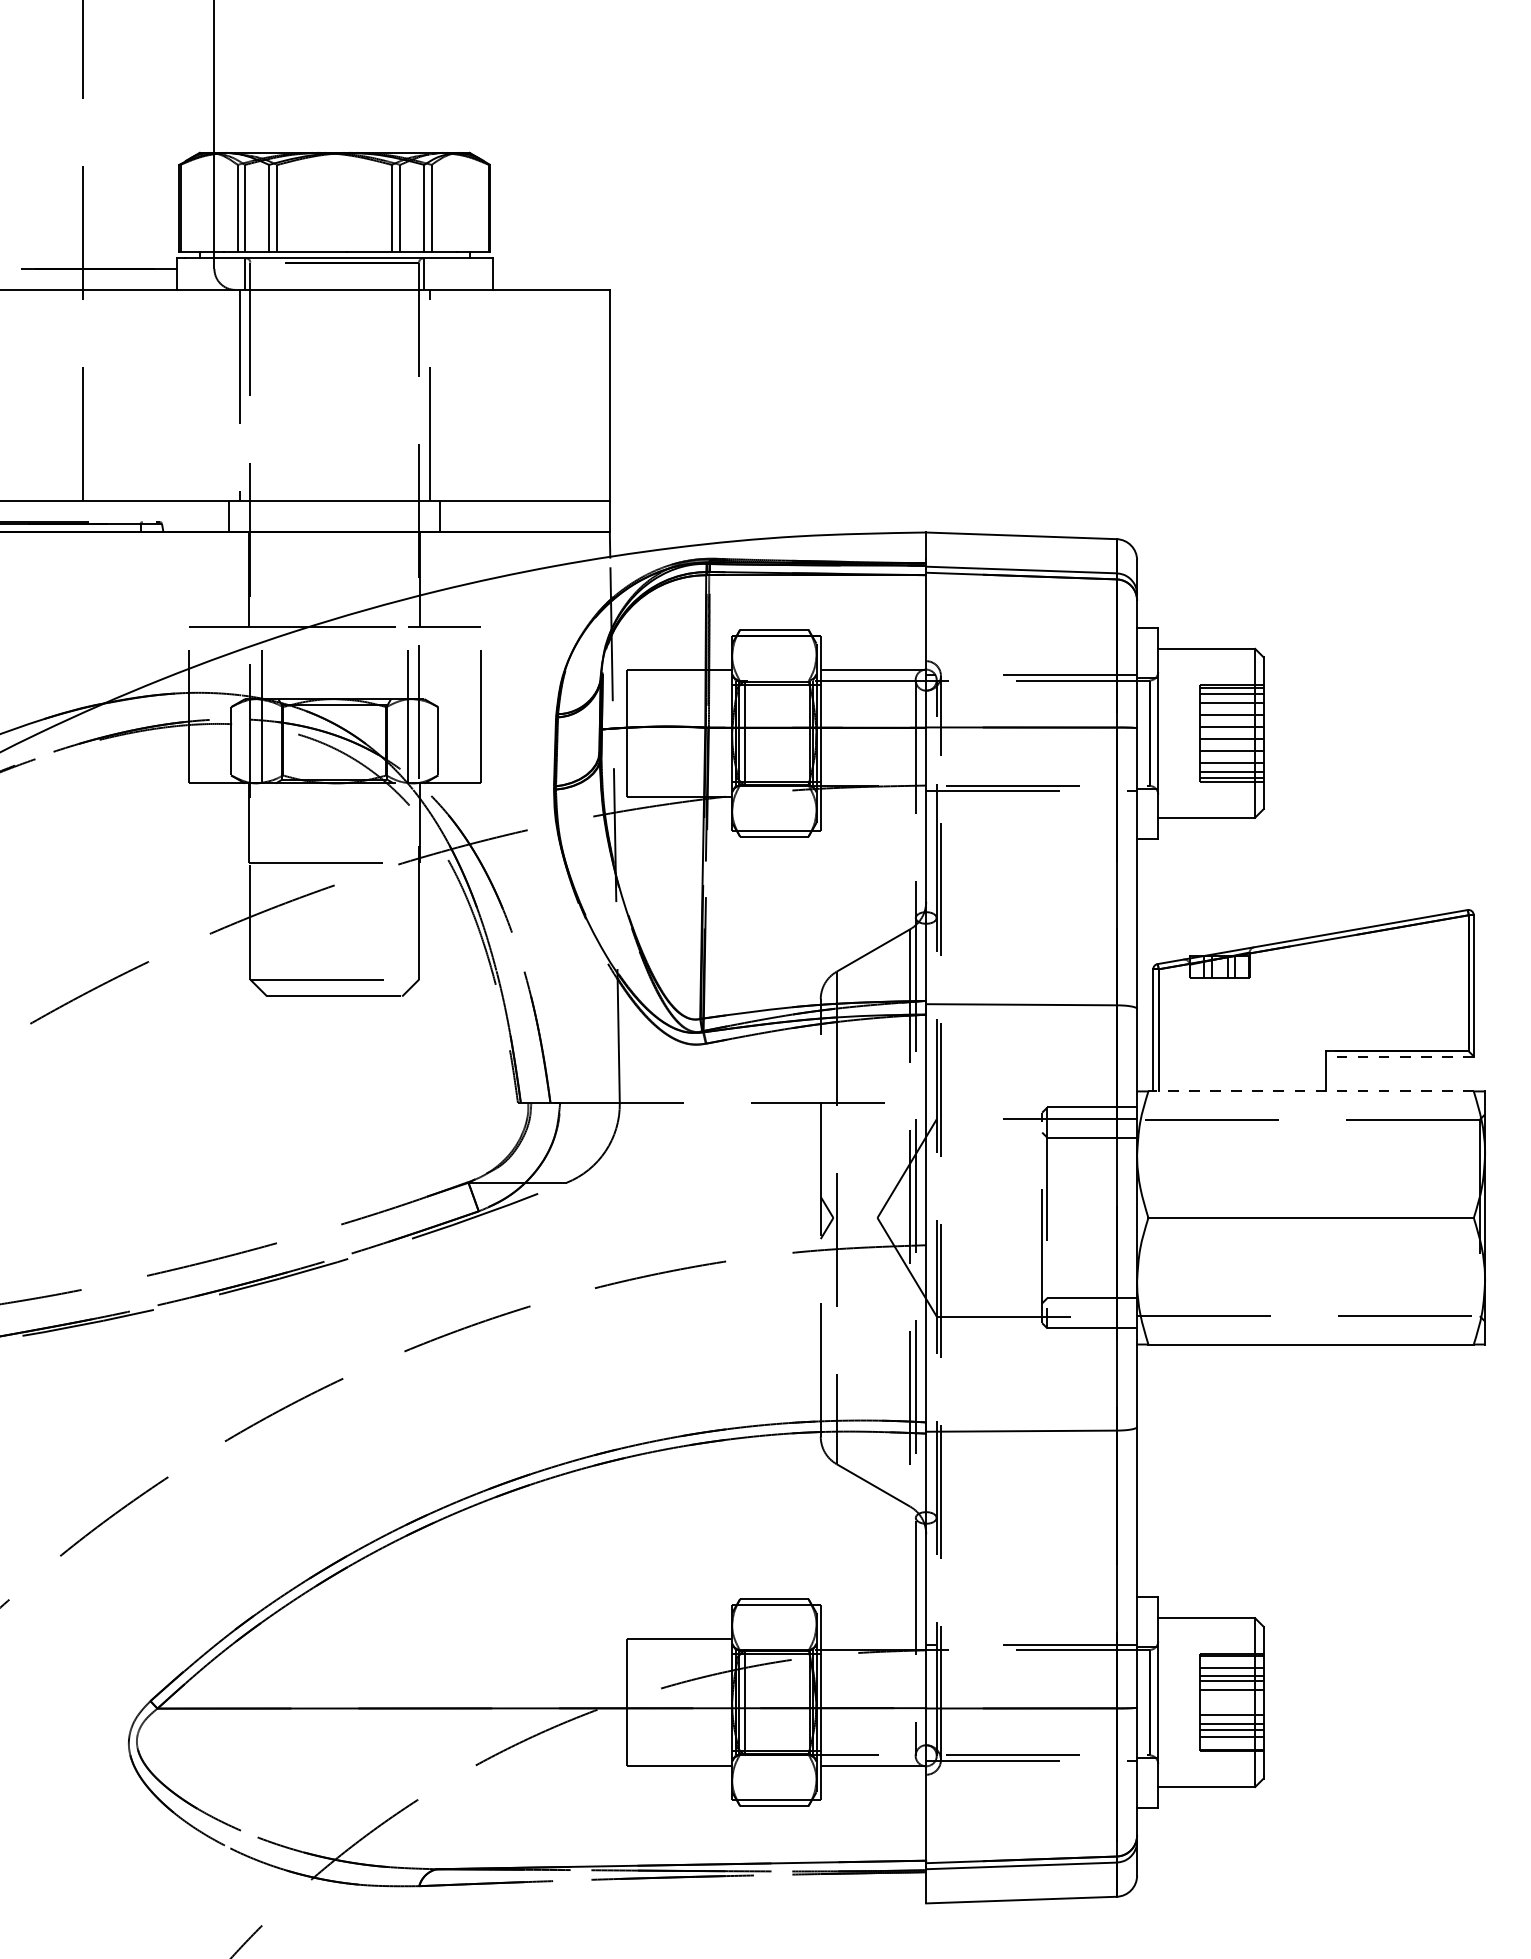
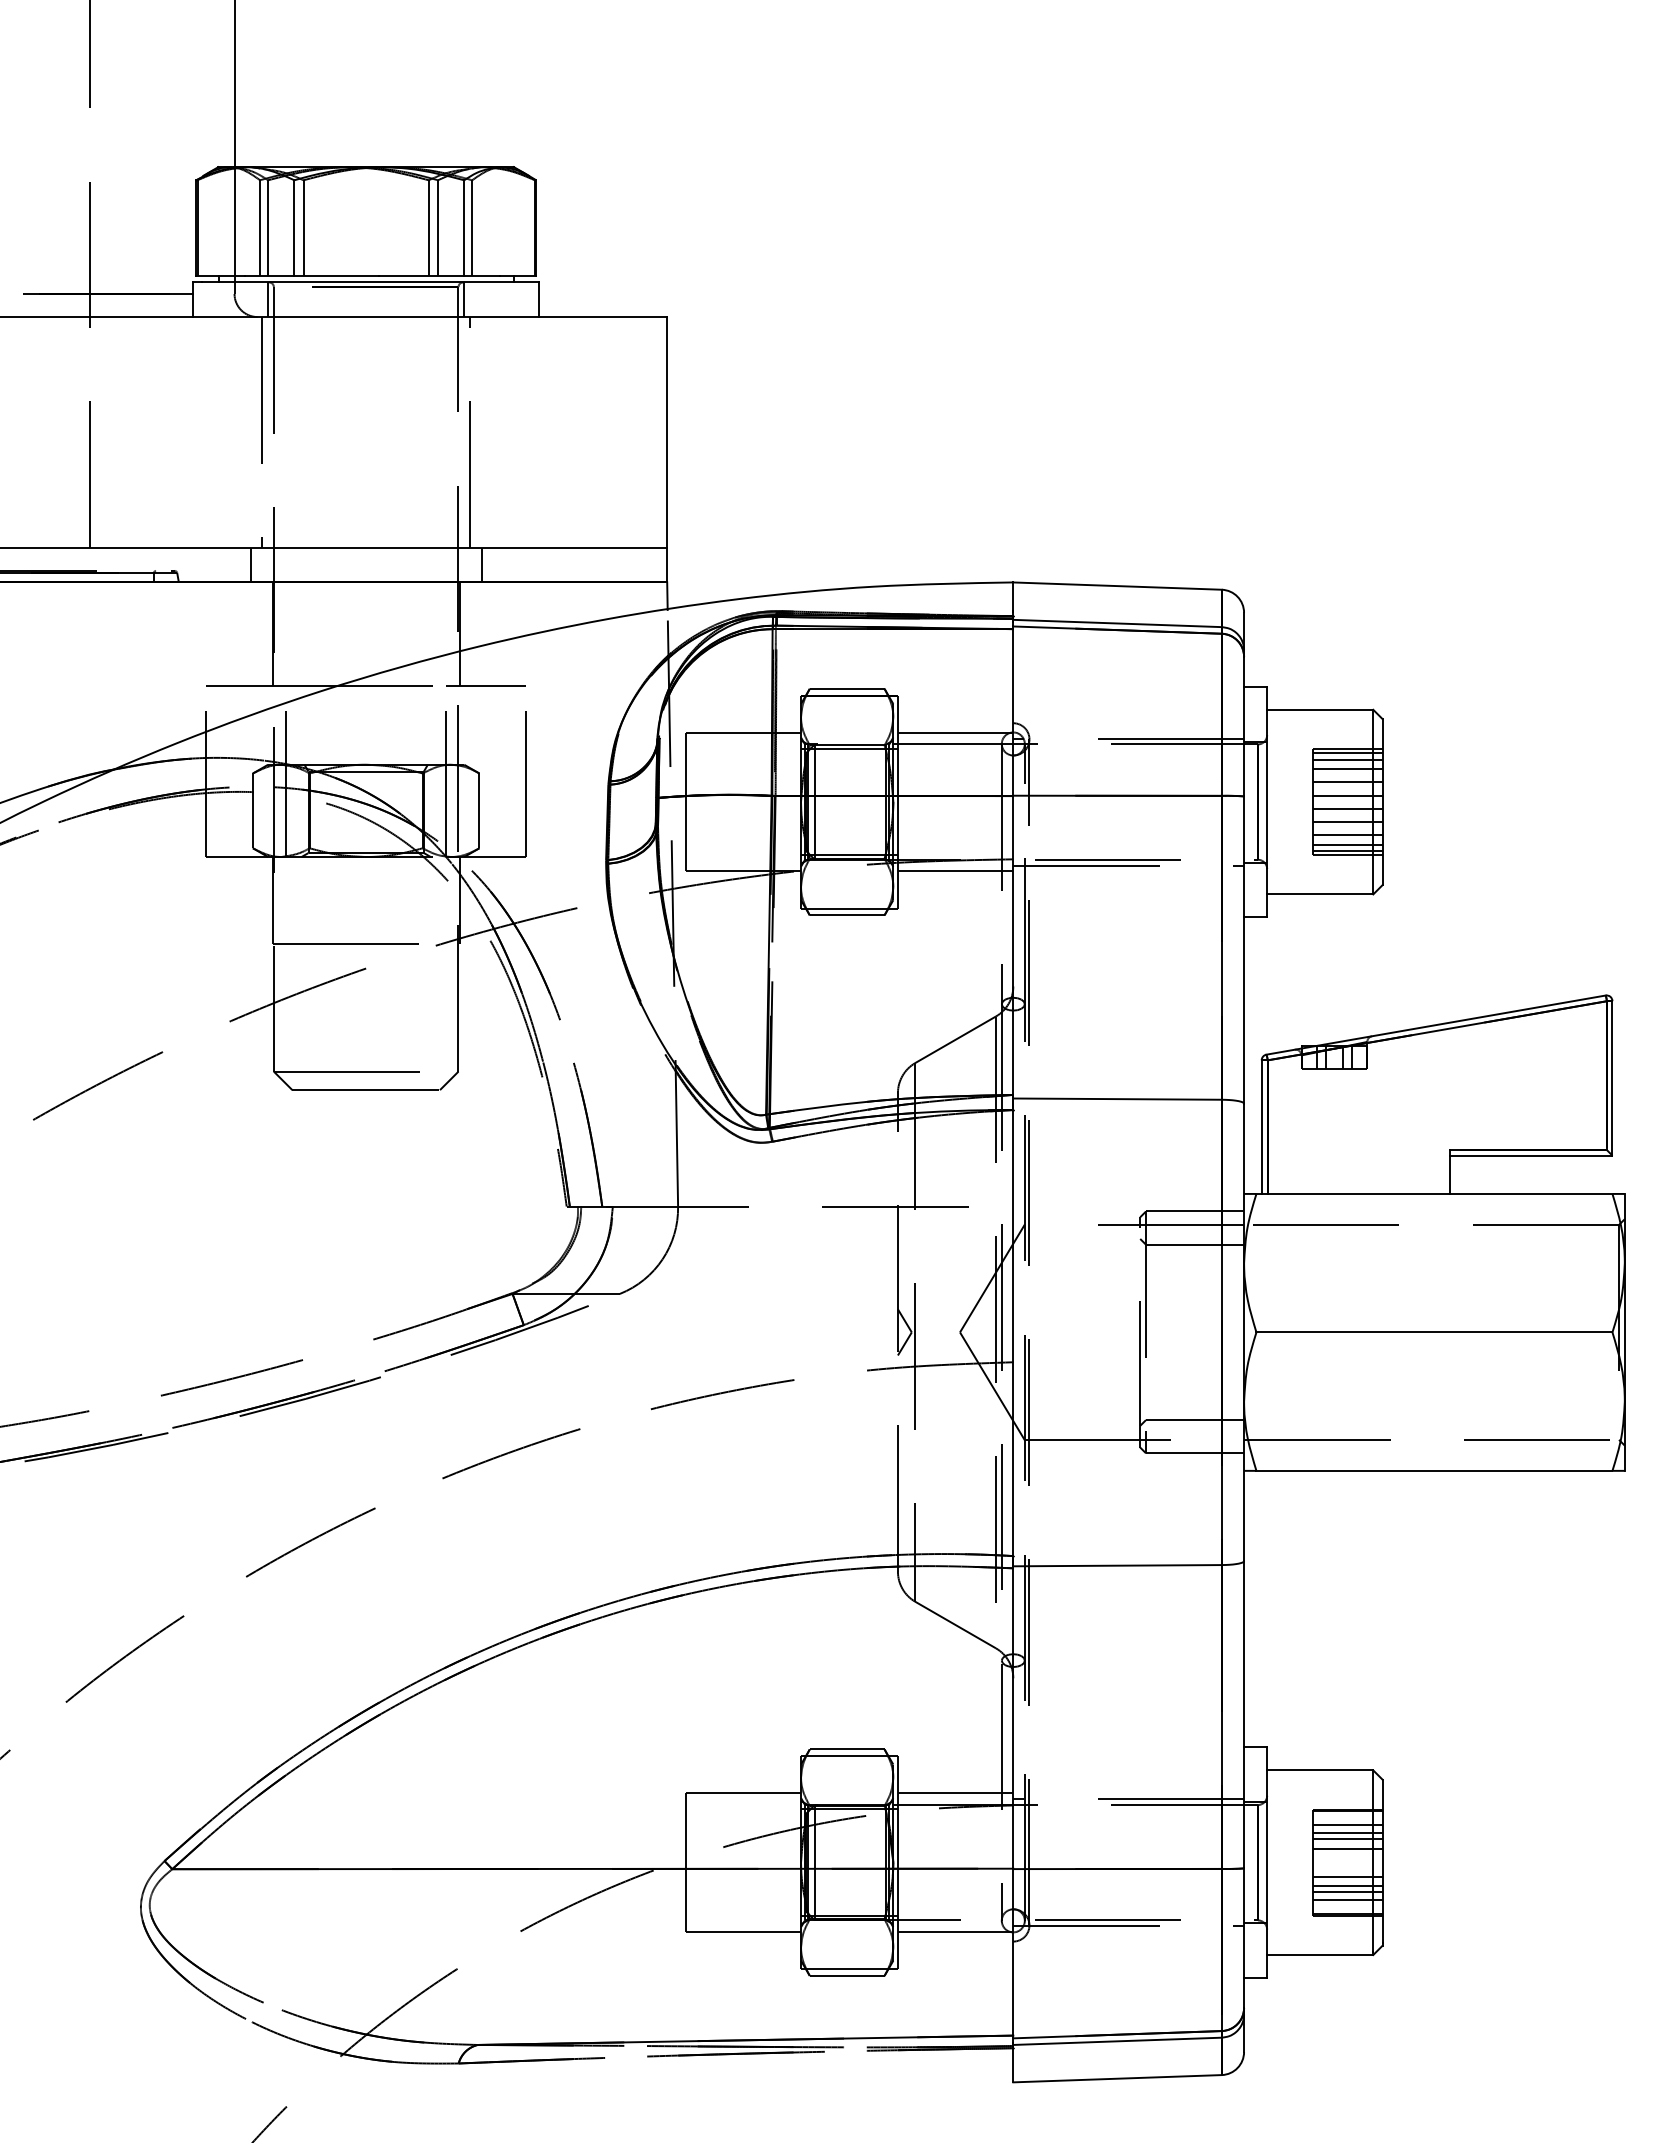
line: (873, 796) -> (955, 871), added
line: (1398, 1056) -> (1530, 1155), dashed -> solid
line: (1310, 1091) -> (1433, 1193), dashed -> solid
line: (873, 1639) -> (955, 1793), added

